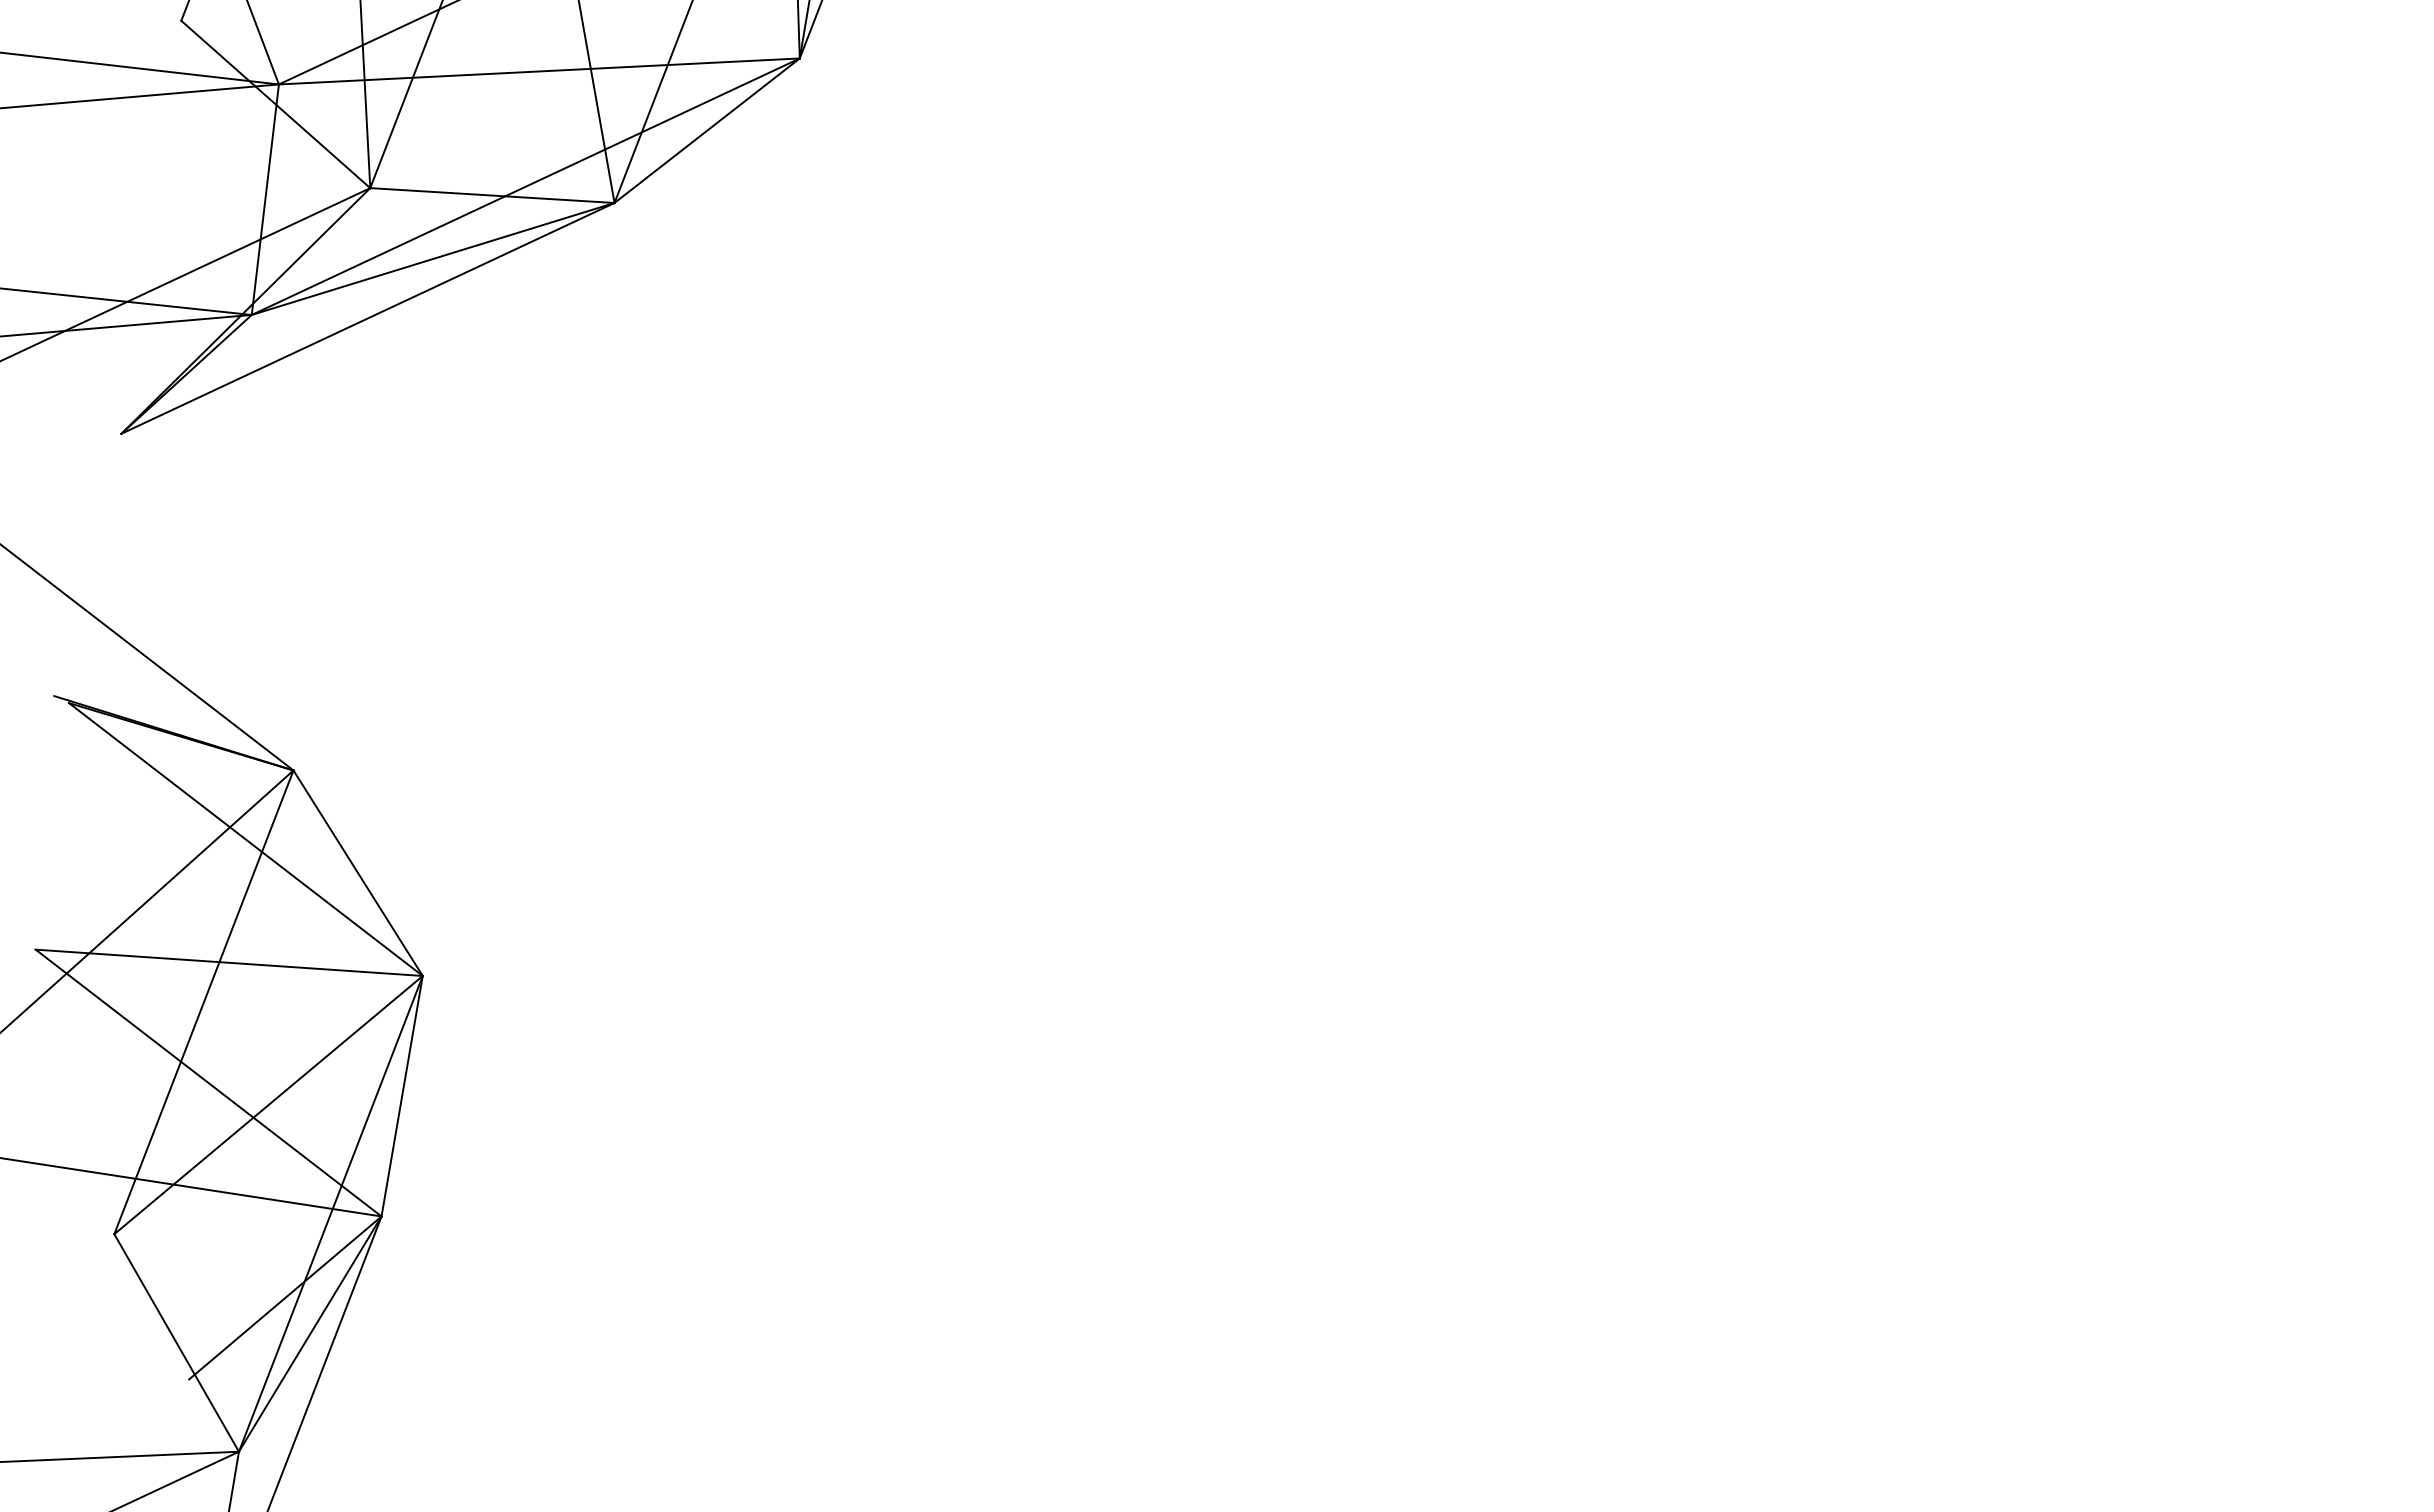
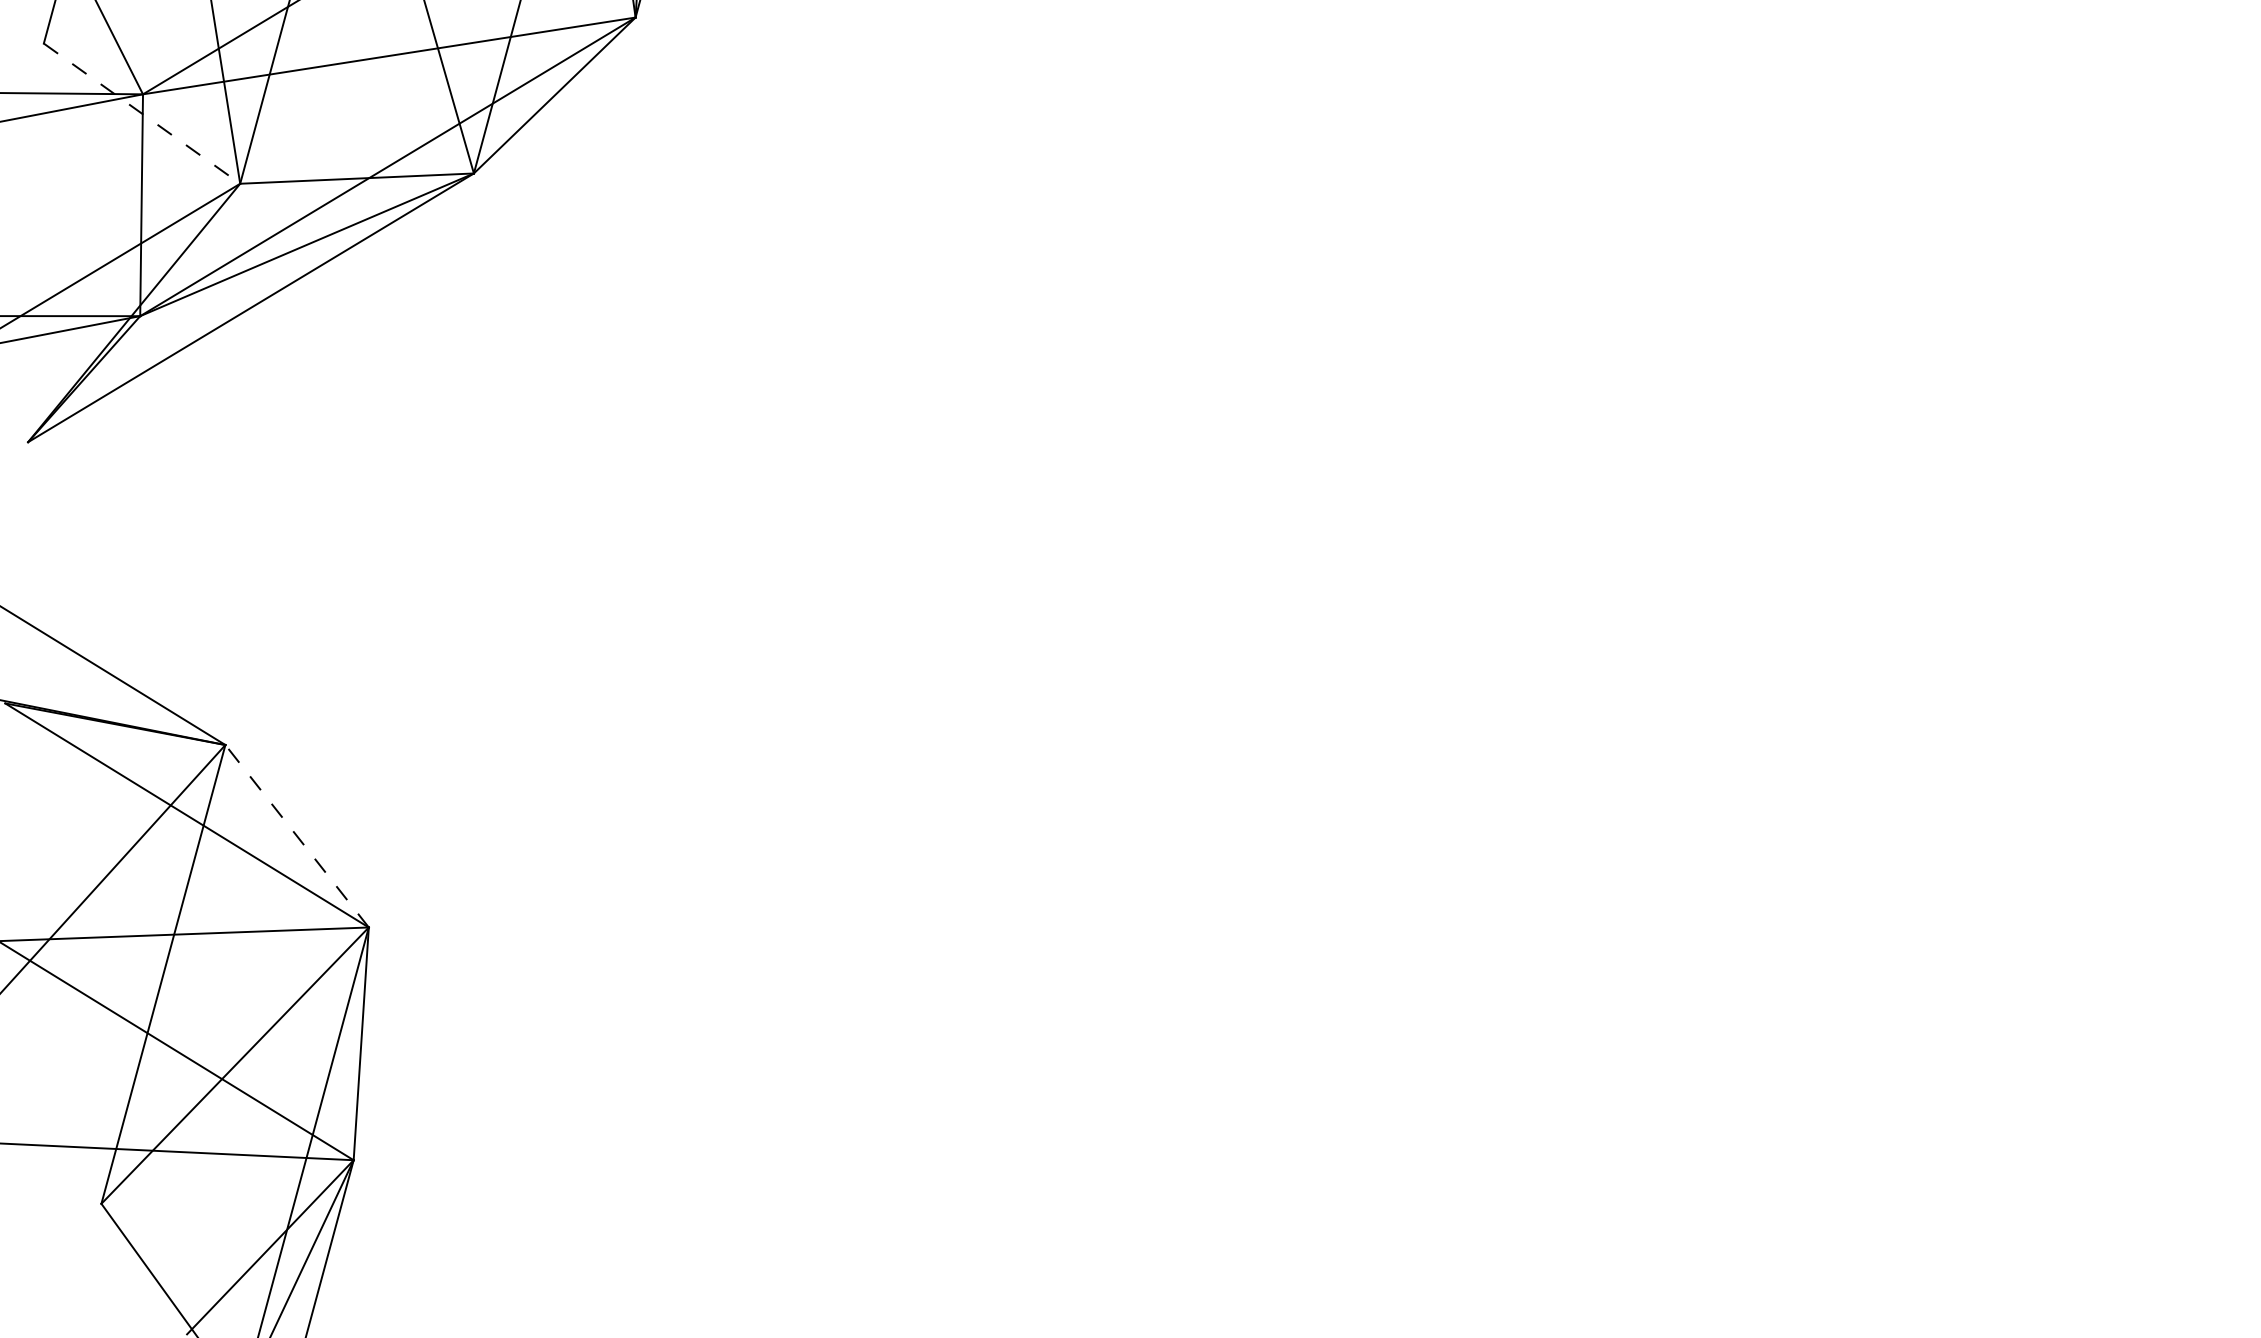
line: (276, 104) -> (142, 113), solid -> dashed
line: (357, 872) -> (296, 835), solid -> dashed

